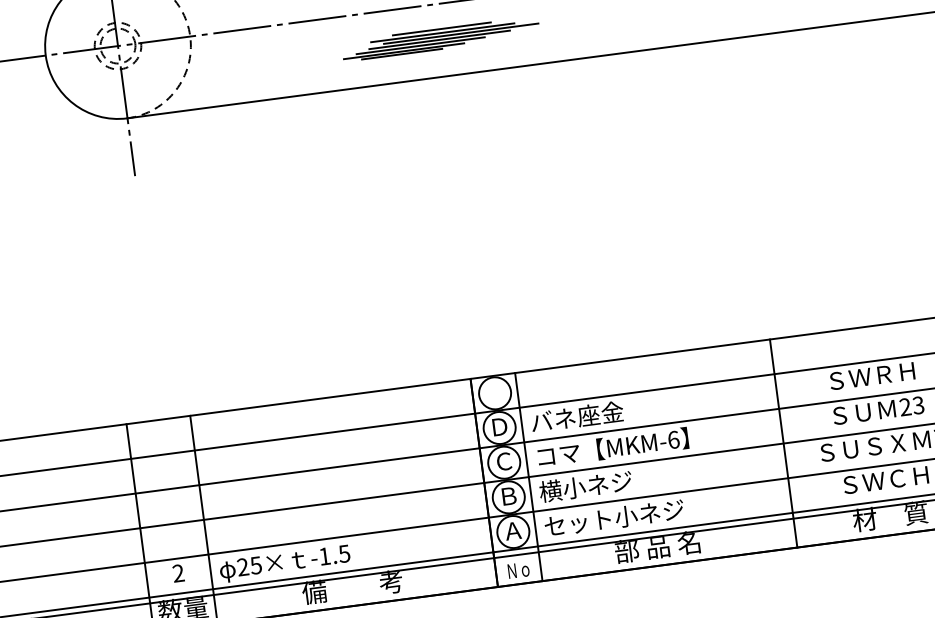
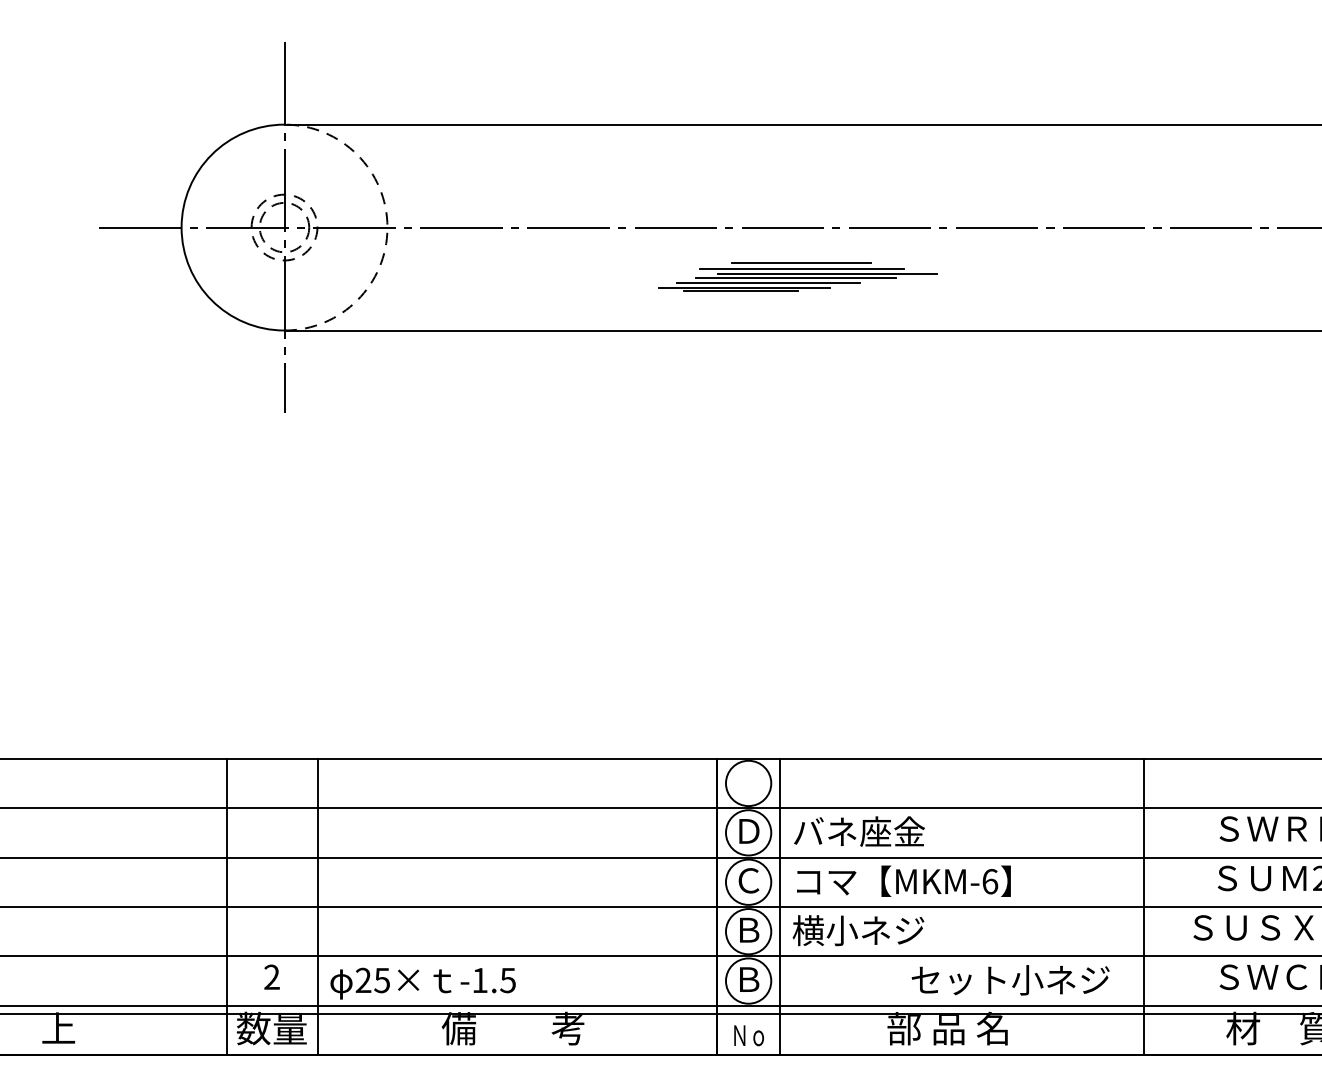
part: (440, 38) -> (797, 276), moved
text: (614, 518) -> (1010, 980), moved
text: (513, 530) -> (748, 979), Ａ -> Ｂ

